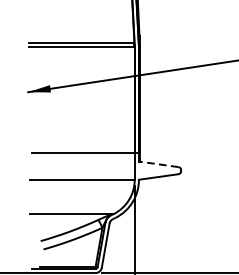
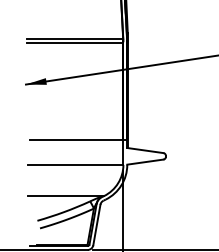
line: (157, 164) -> (144, 150), dashed -> solid

